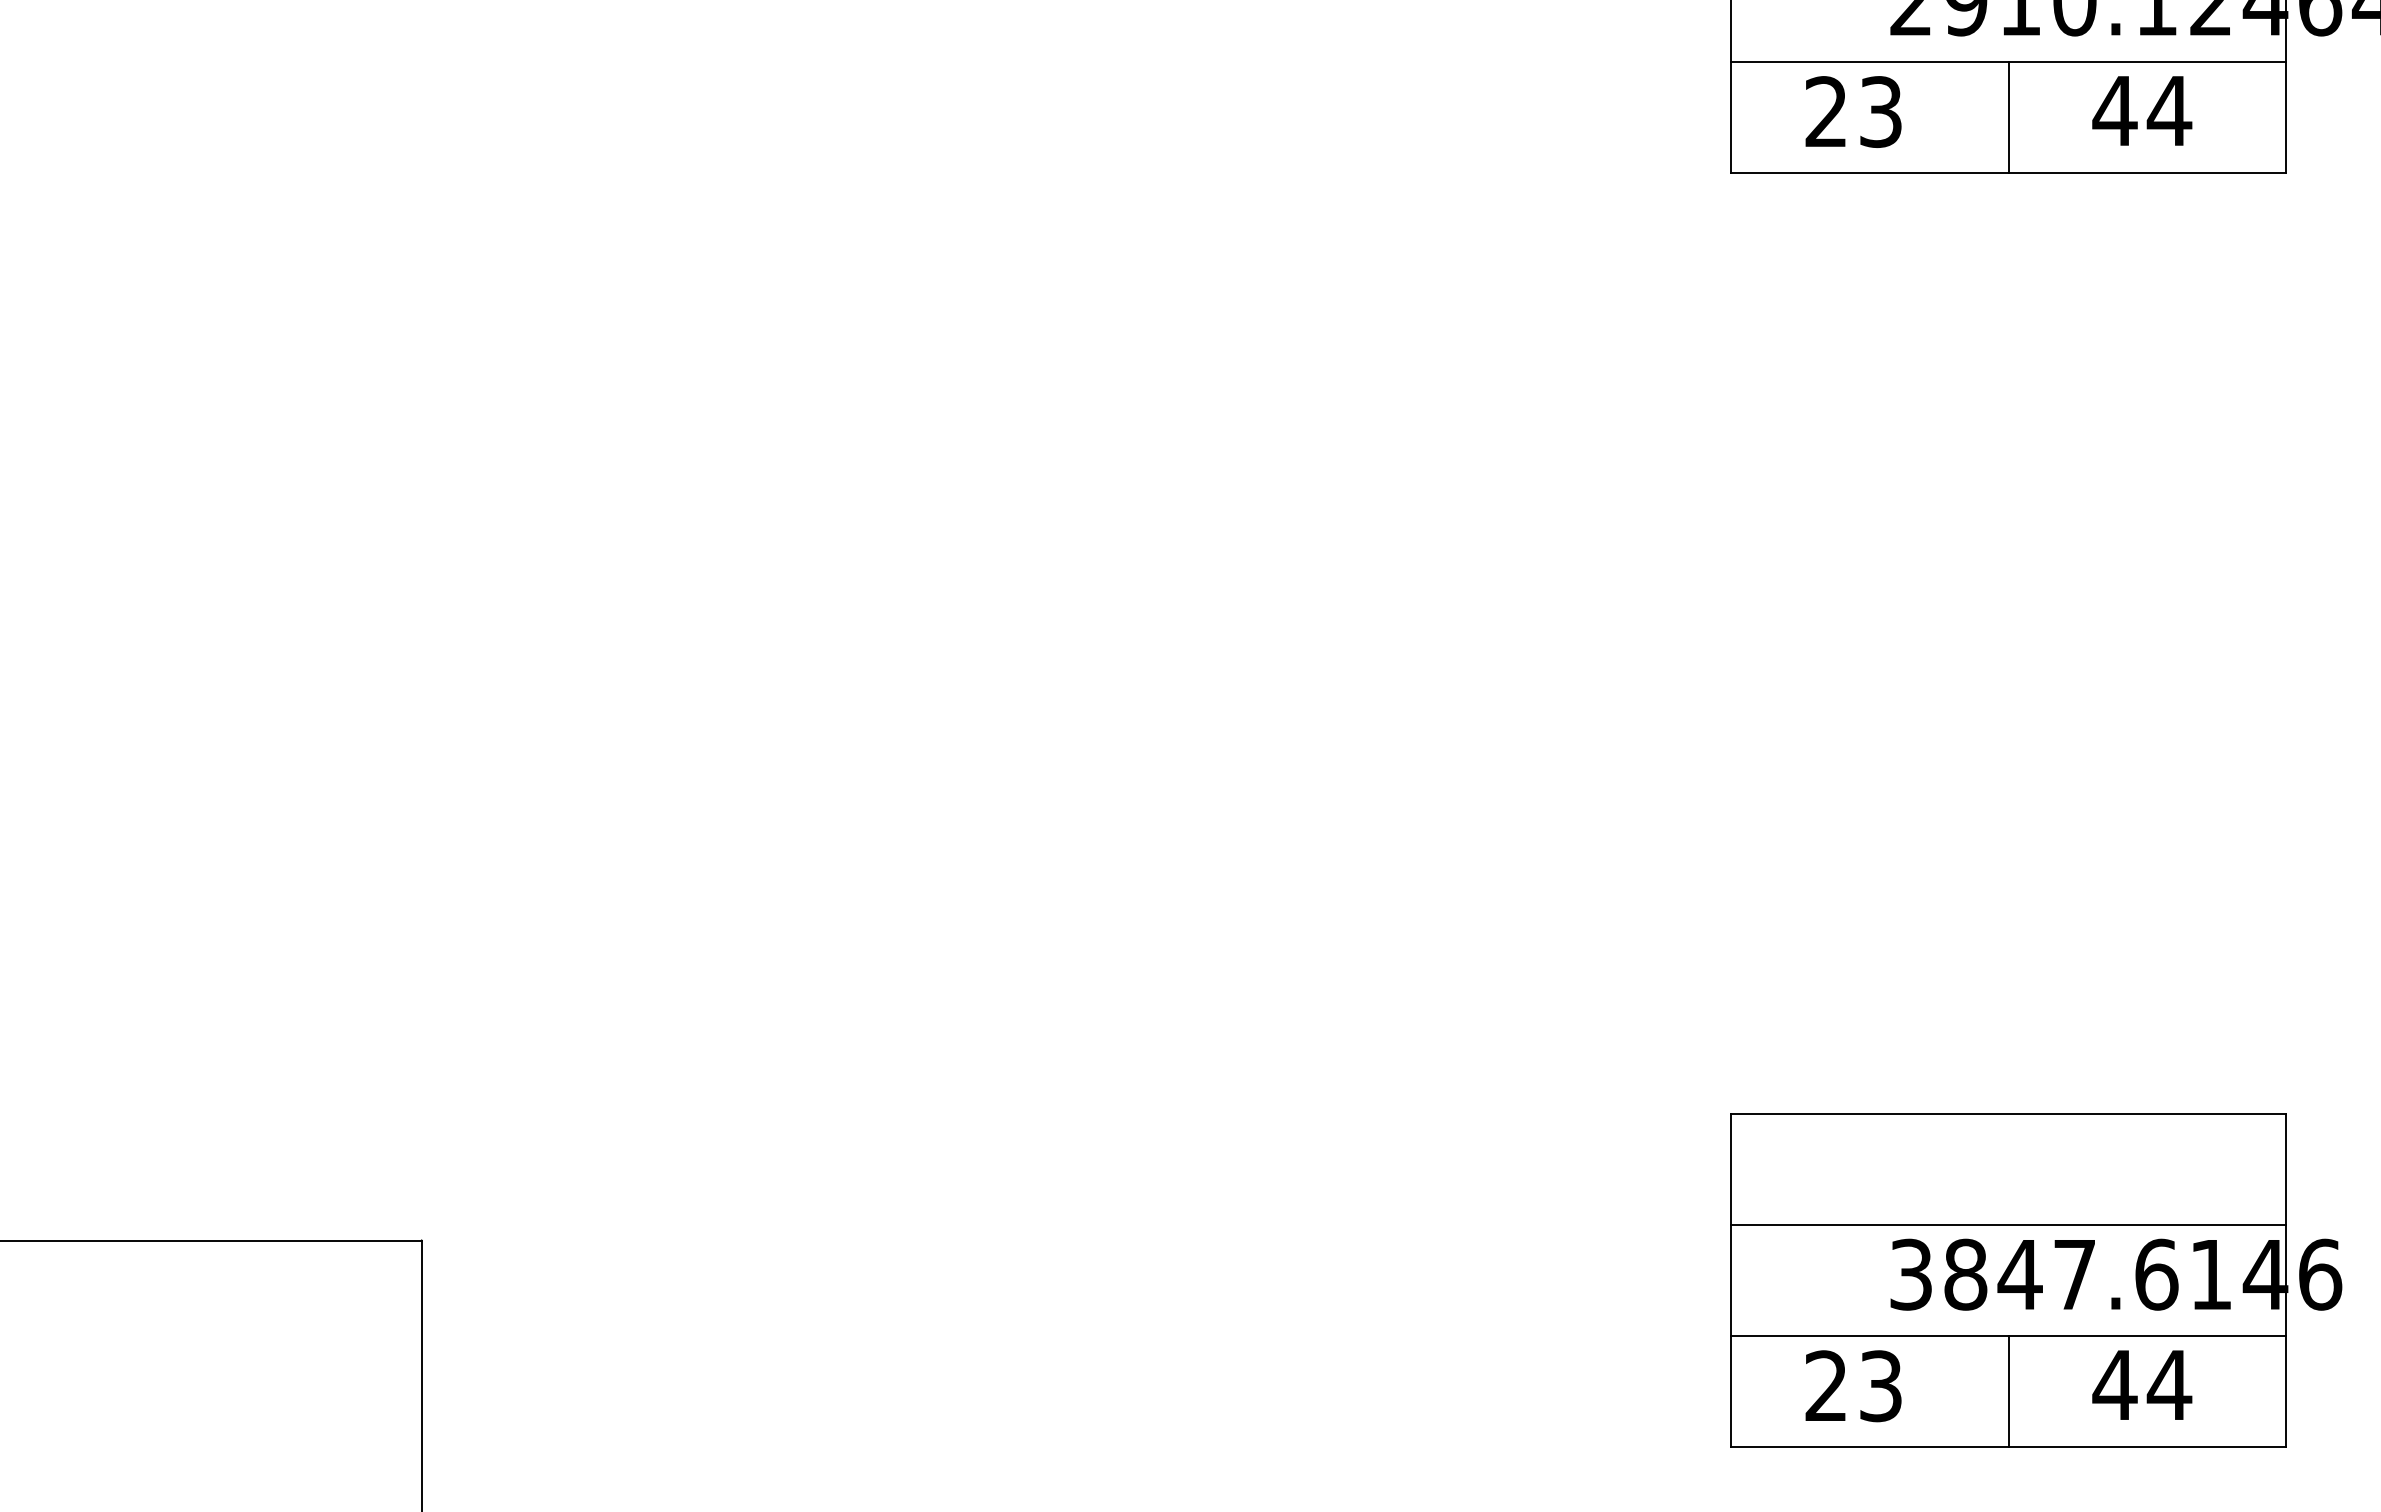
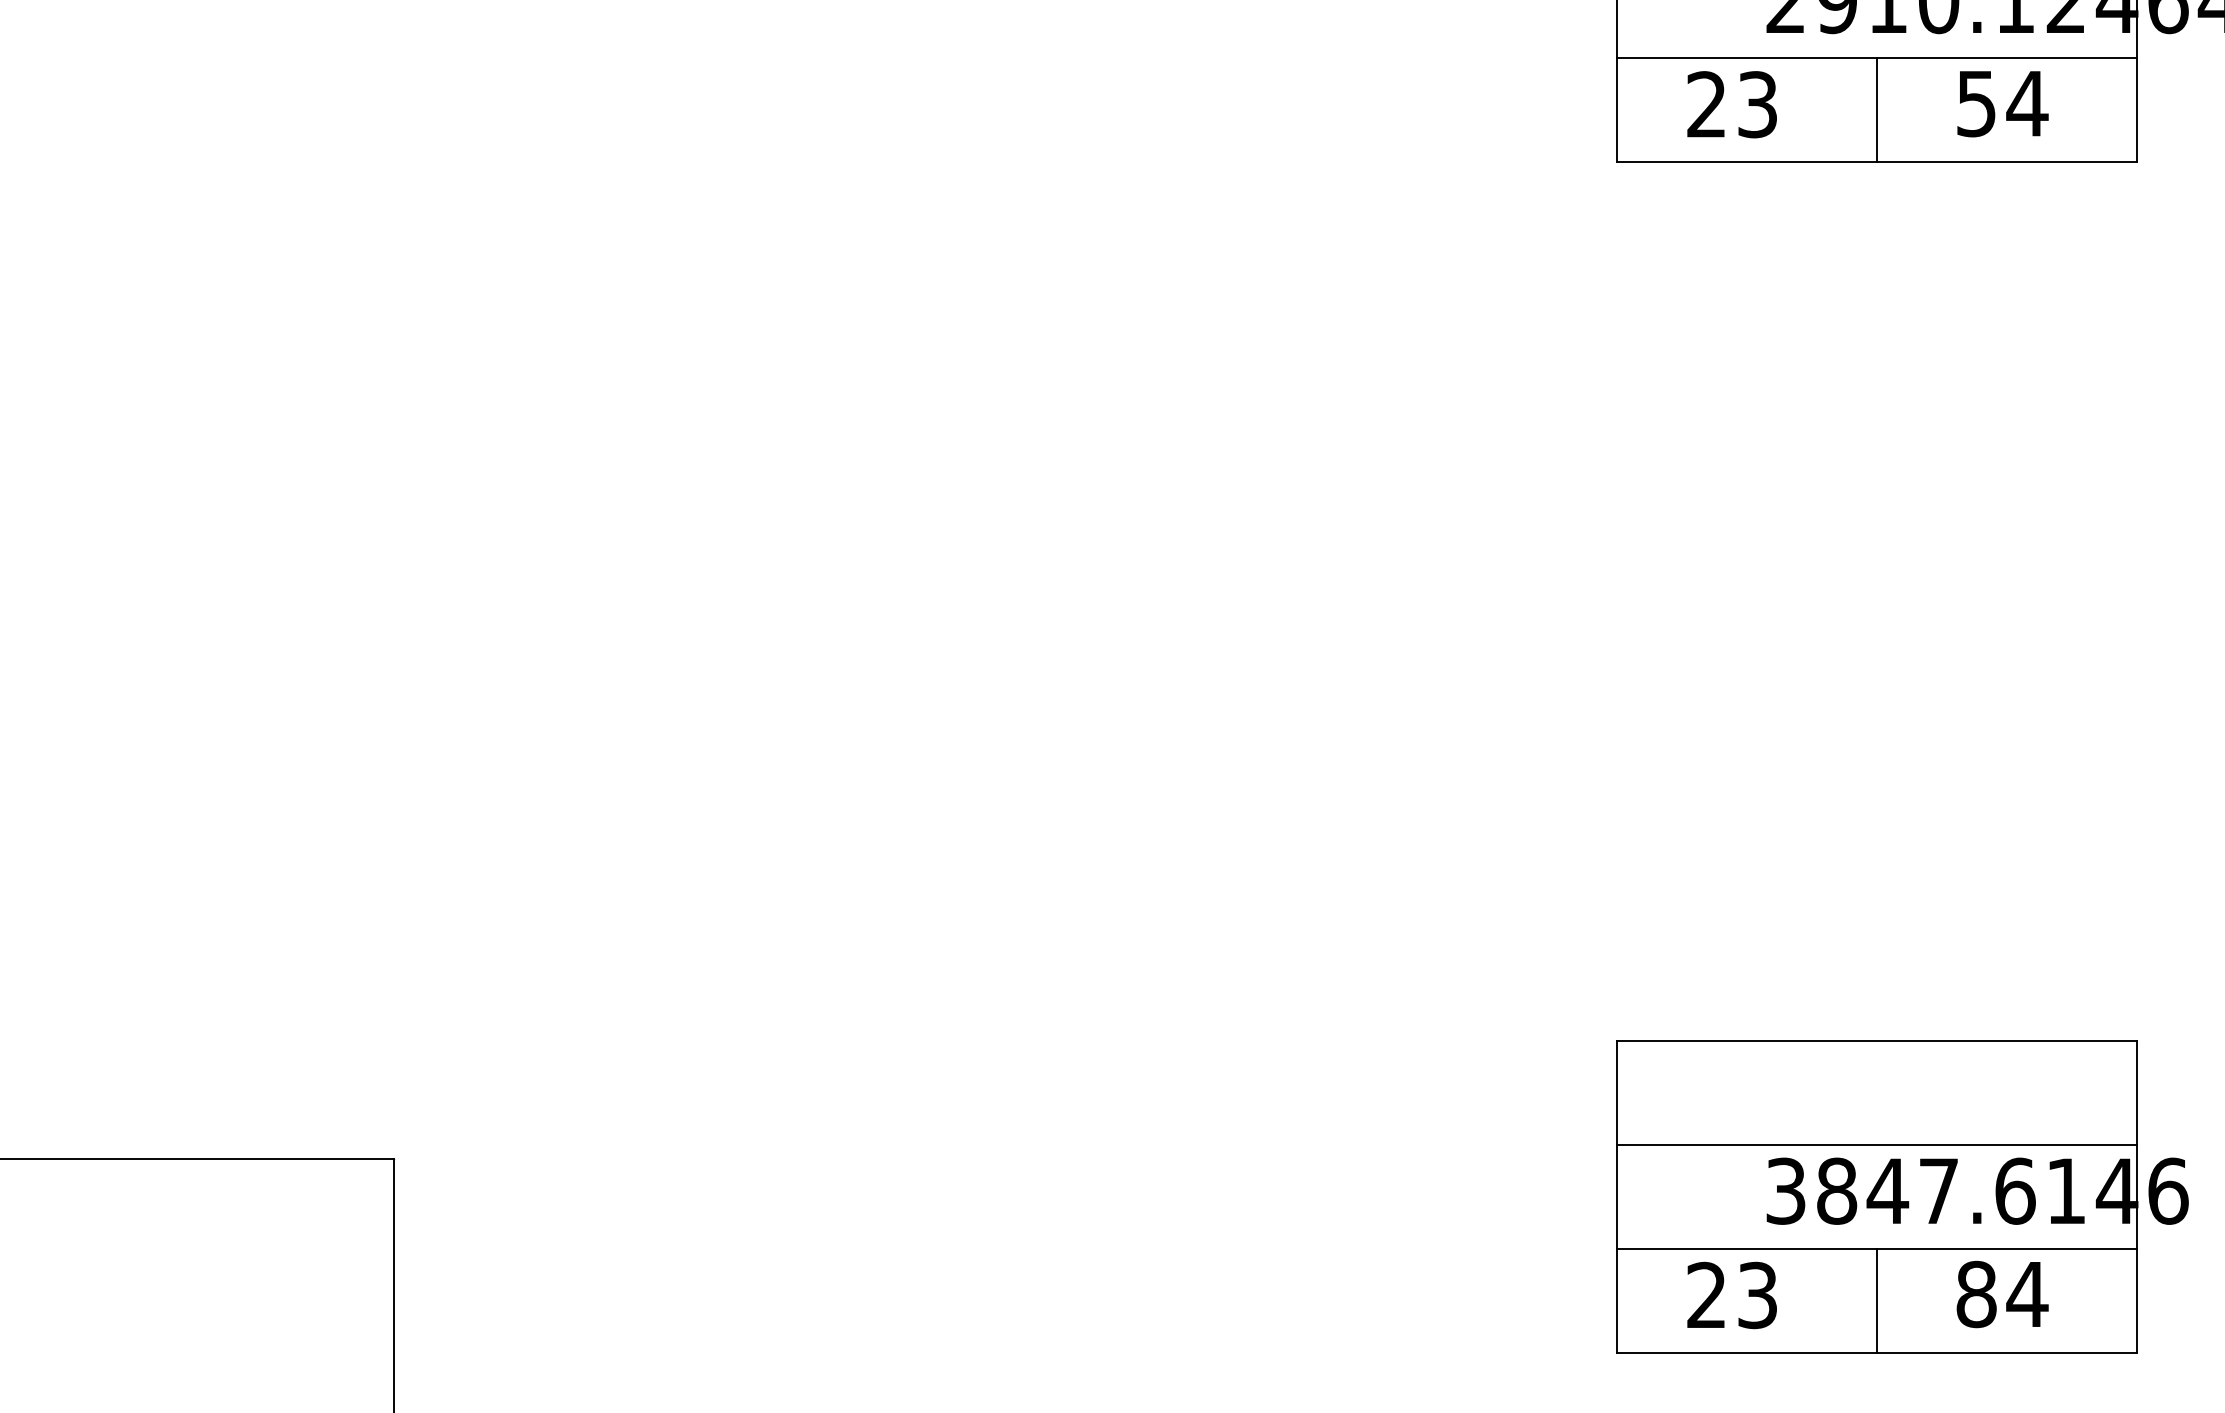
text: (2114, 111) -> (1975, 104), 44 -> 54
text: (2114, 1385) -> (1975, 1294), 44 -> 84

